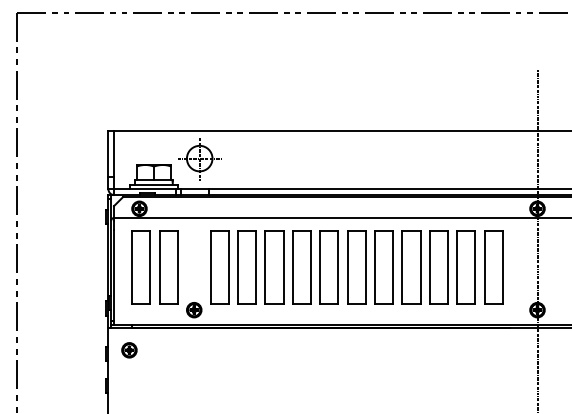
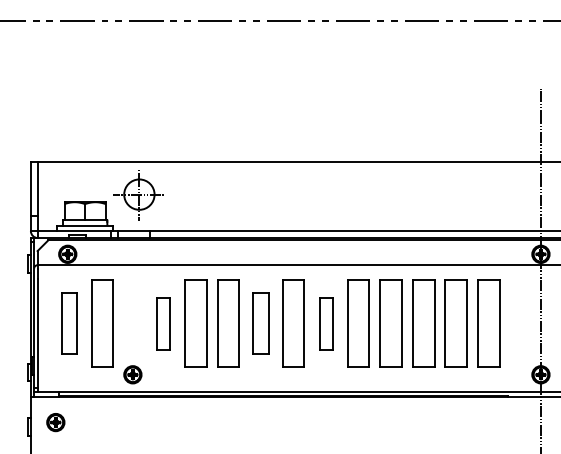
part: (140, 267) -> (68, 324), size x0.7
part: (219, 267) -> (162, 324), size x0.6
part: (301, 267) -> (260, 324), size x0.7
part: (356, 267) -> (325, 324), size x0.6

